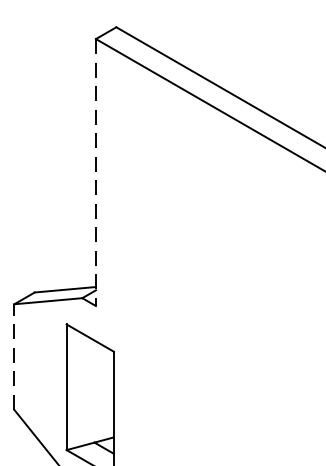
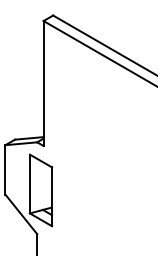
line: (95, 174) -> (43, 84), dashed -> solid
line: (14, 356) -> (5, 169), dashed -> solid

